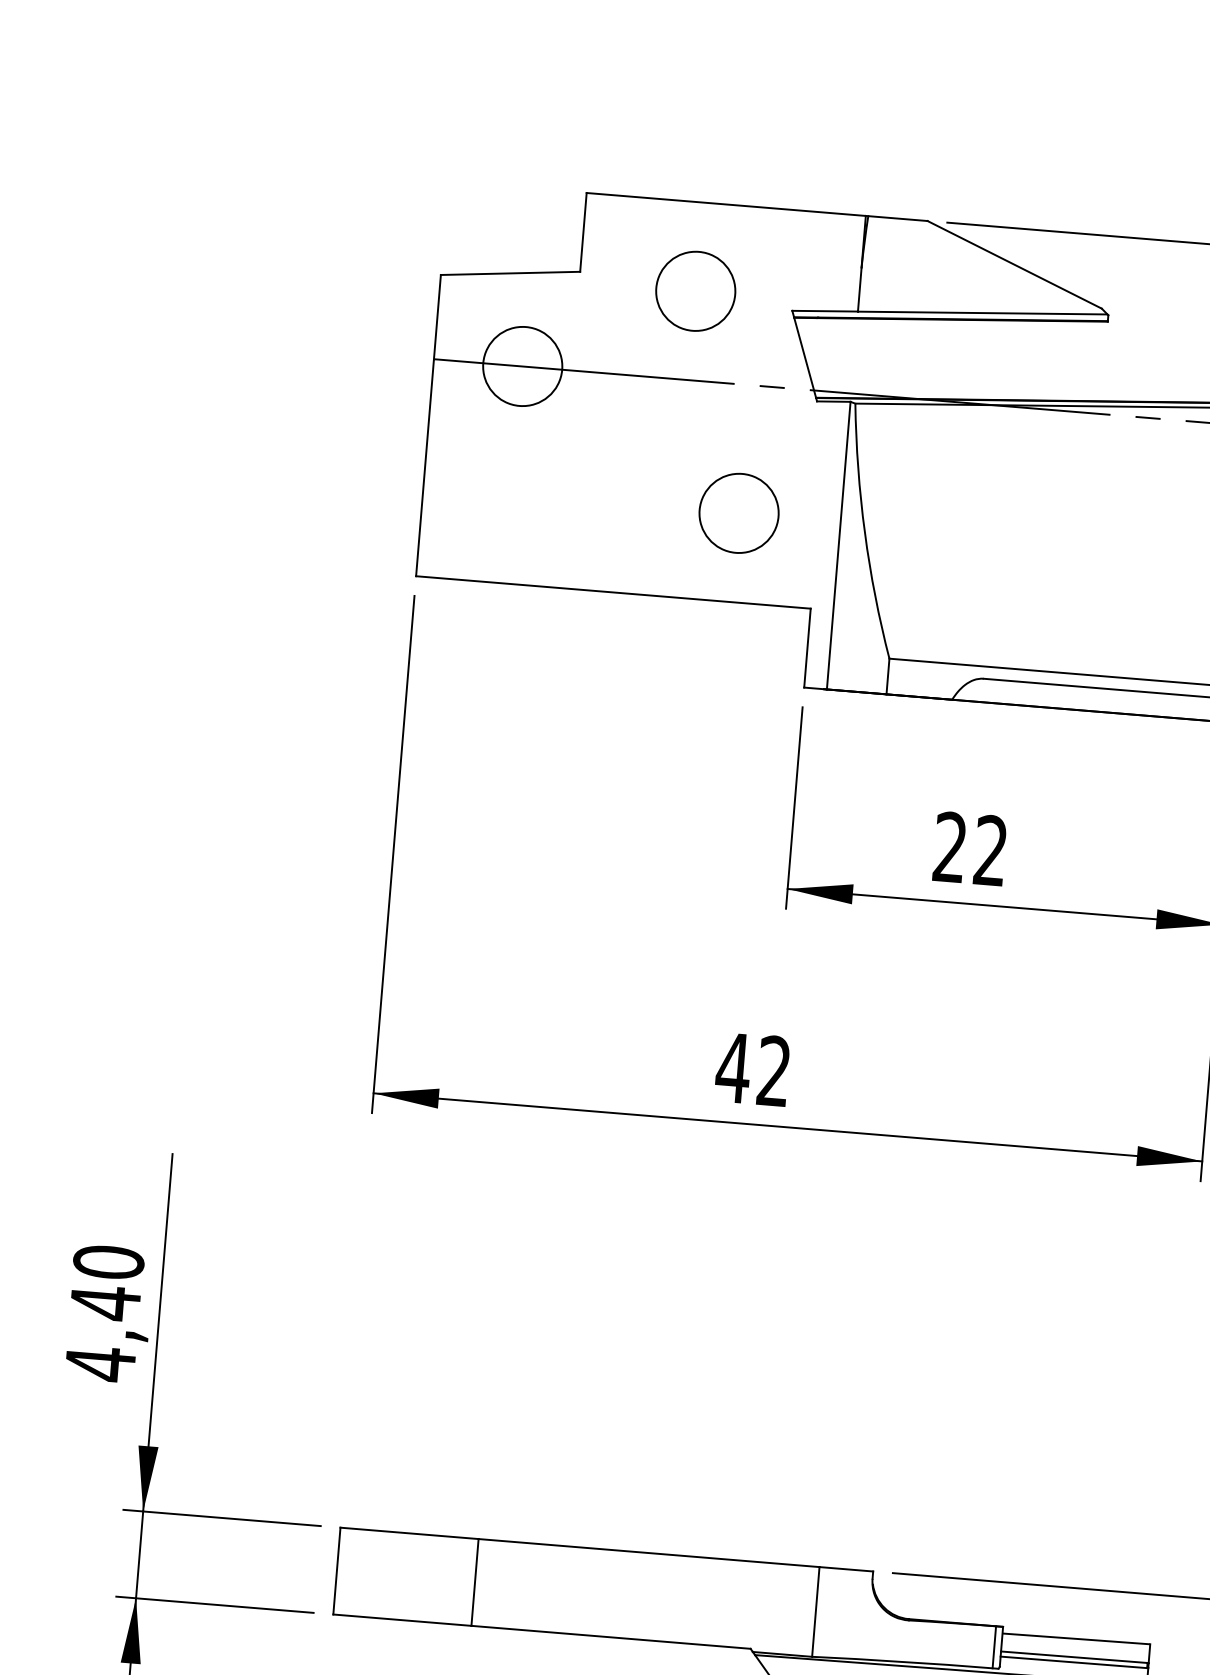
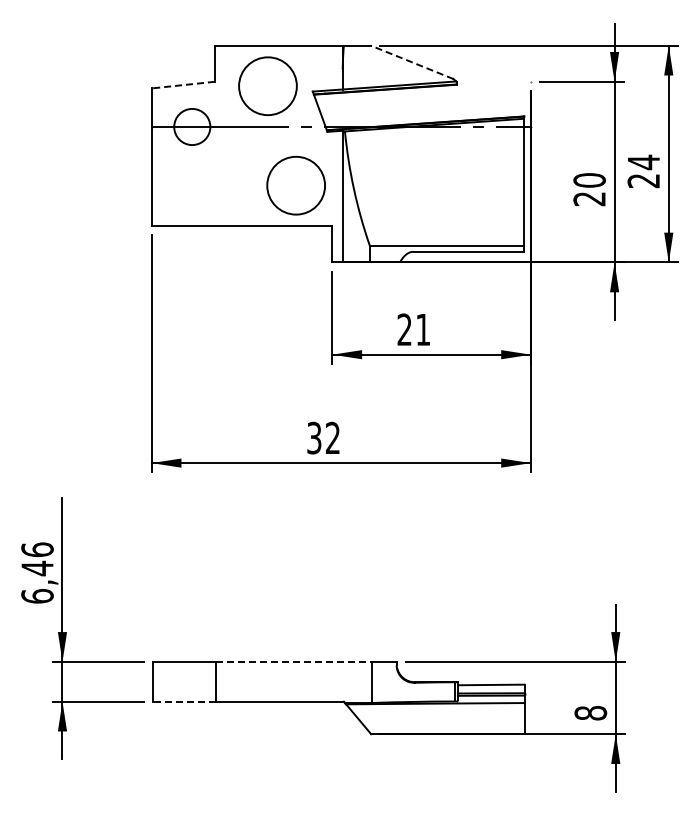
line: (1013, 264) -> (411, 62), solid -> dashed
line: (510, 274) -> (183, 85), solid -> dashed
circle: (696, 291) -> (268, 86), size x1.6
circle: (739, 512) -> (296, 185), size x1.6
text: (989, 850) -> (422, 329), 22 -> 21
text: (733, 1066) -> (314, 437), 42 -> 32
text: (104, 1313) -> (37, 573), 4,40 -> 6,46
line: (650, 1552) -> (294, 661), solid -> dashed
line: (402, 1619) -> (184, 701), solid -> dashed

